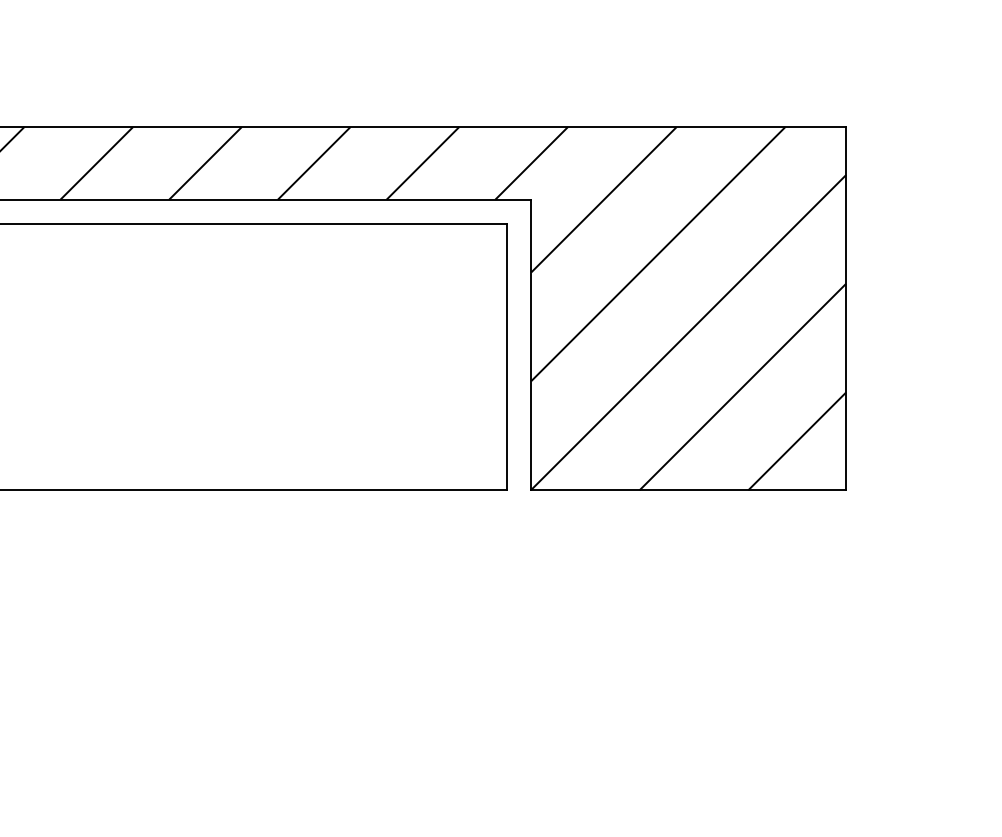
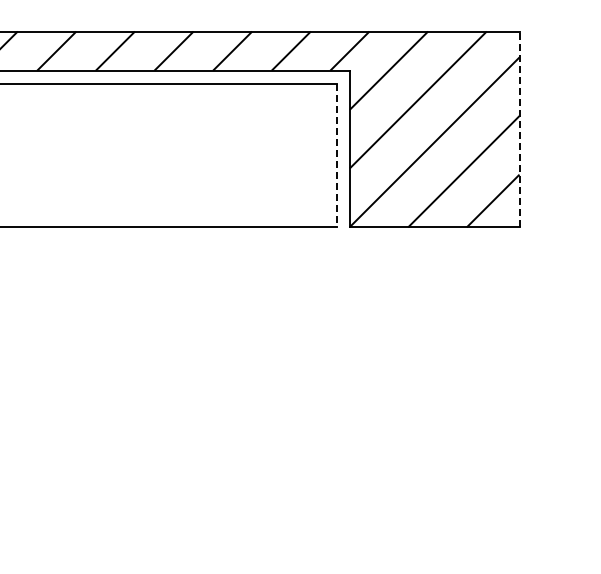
line: (846, 308) -> (519, 129), solid -> dashed
line: (506, 356) -> (336, 155), solid -> dashed

